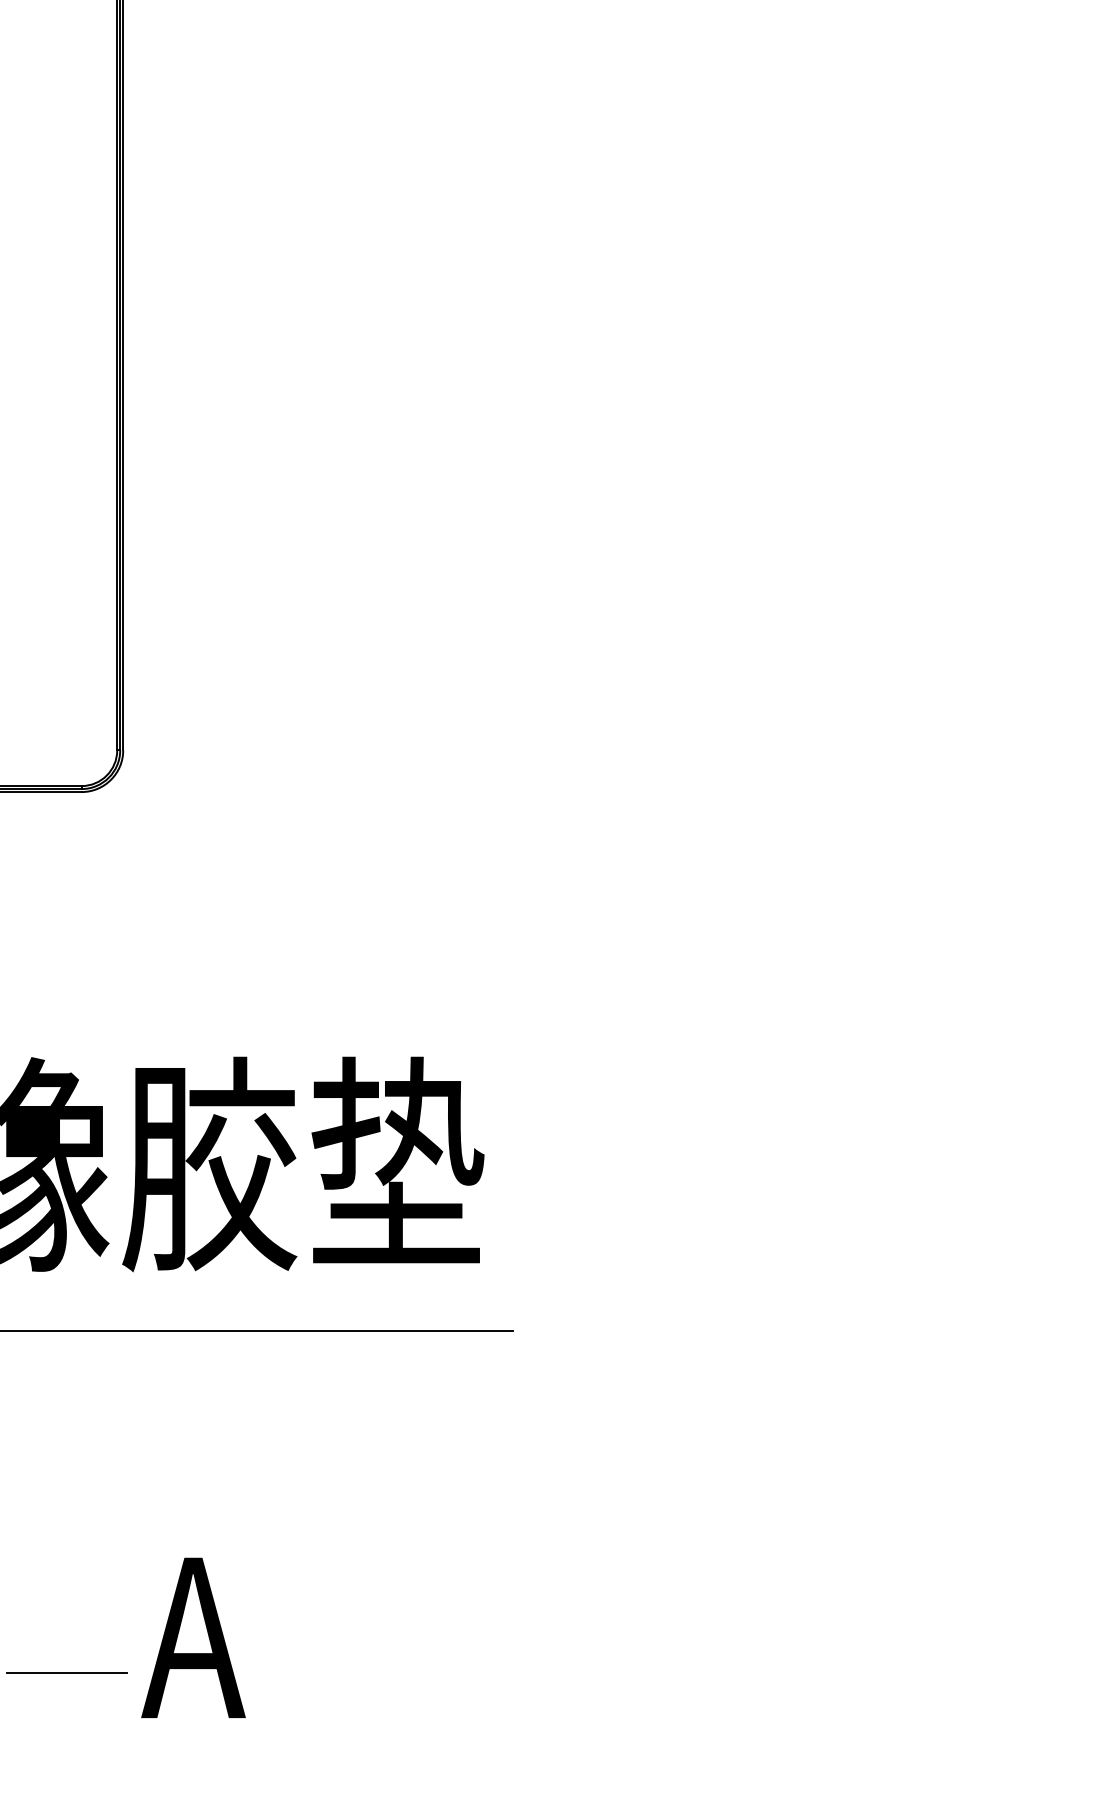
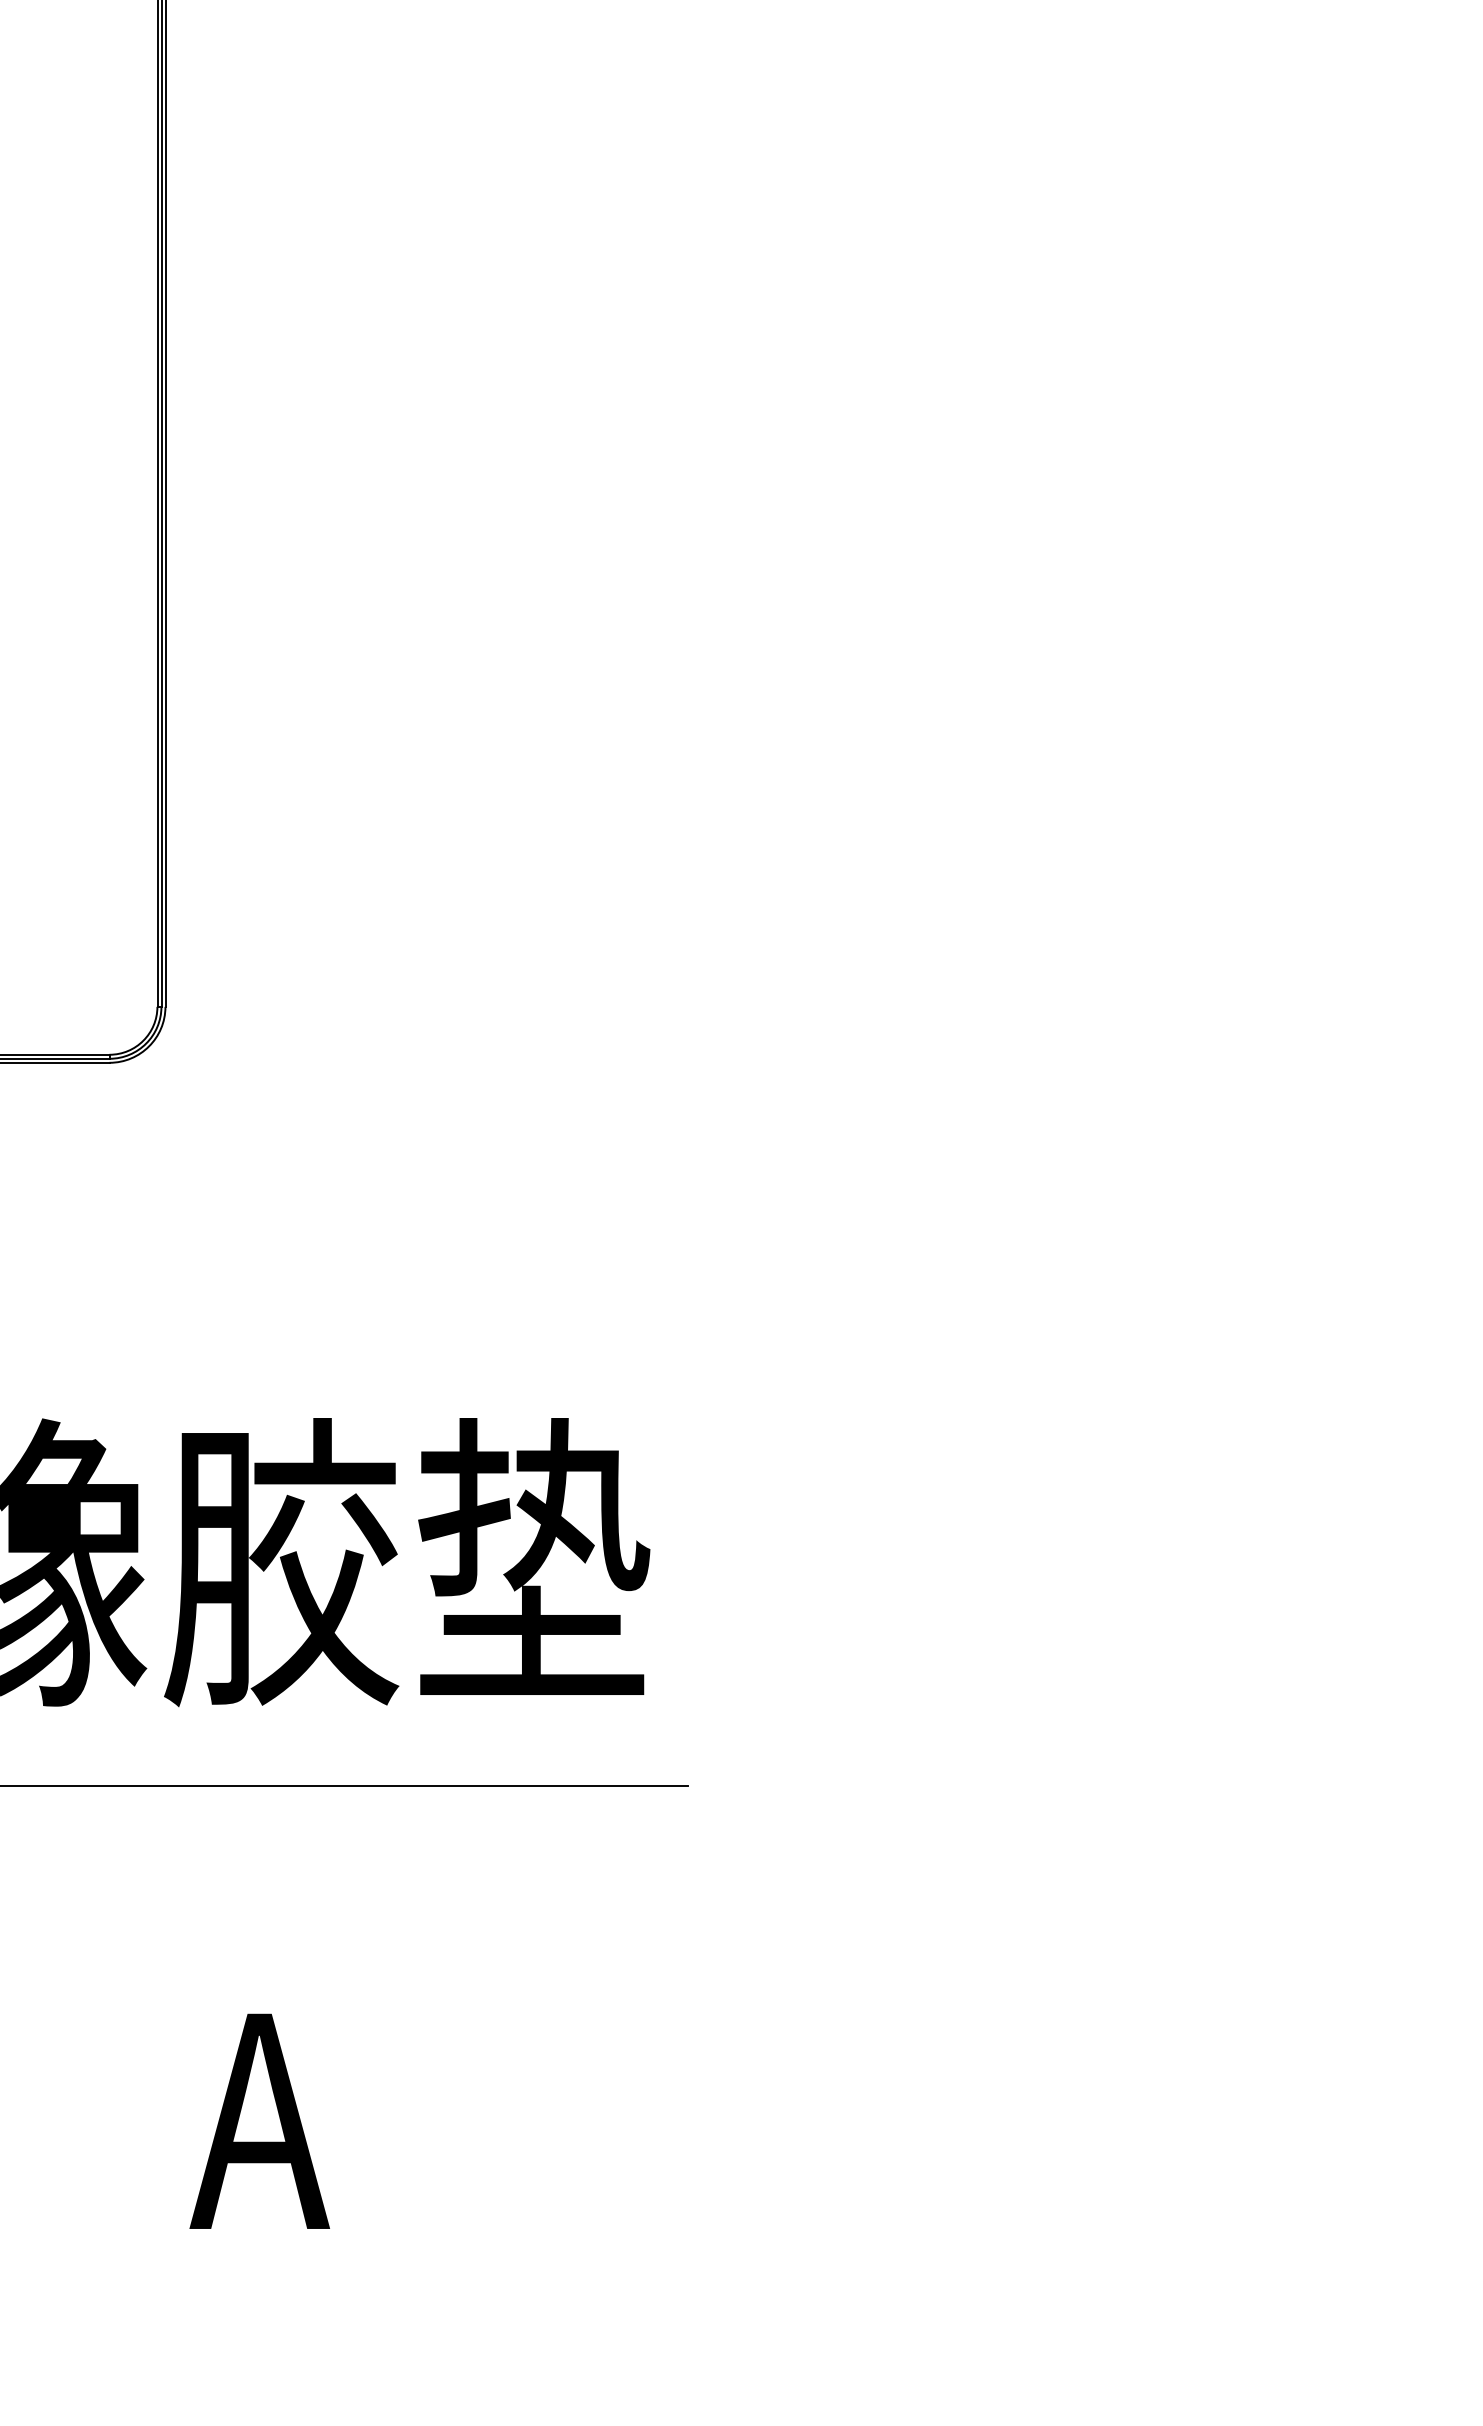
text: (193, 1637) -> (259, 2120), moved
line: (66, 1673) -> (89, 2245), removed

